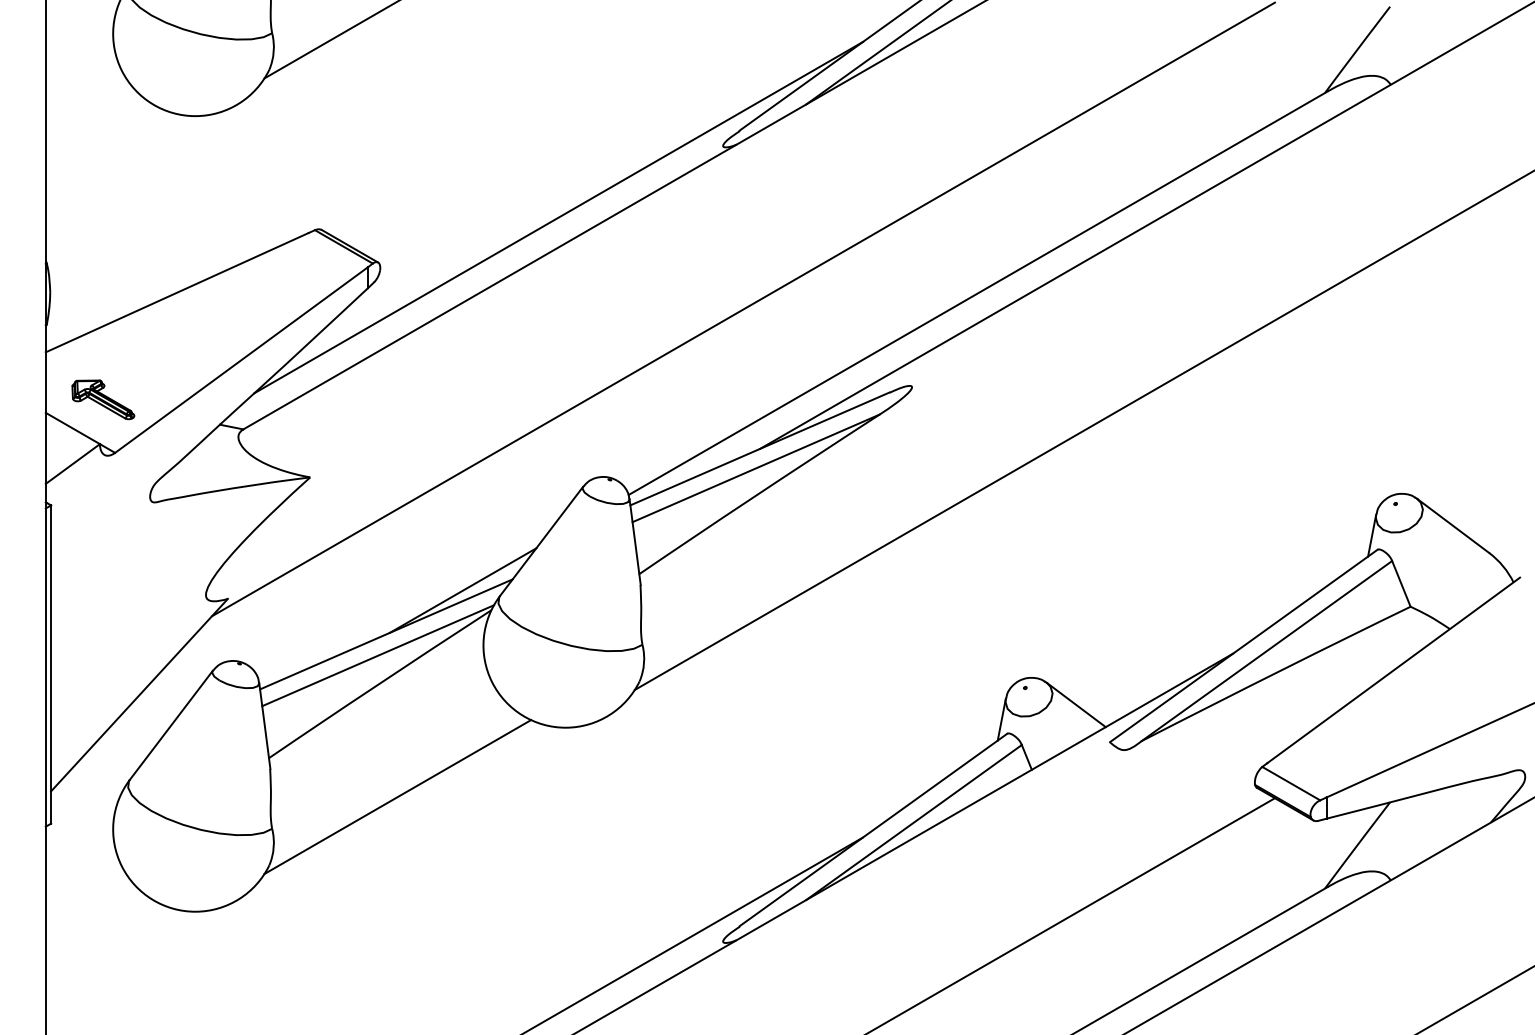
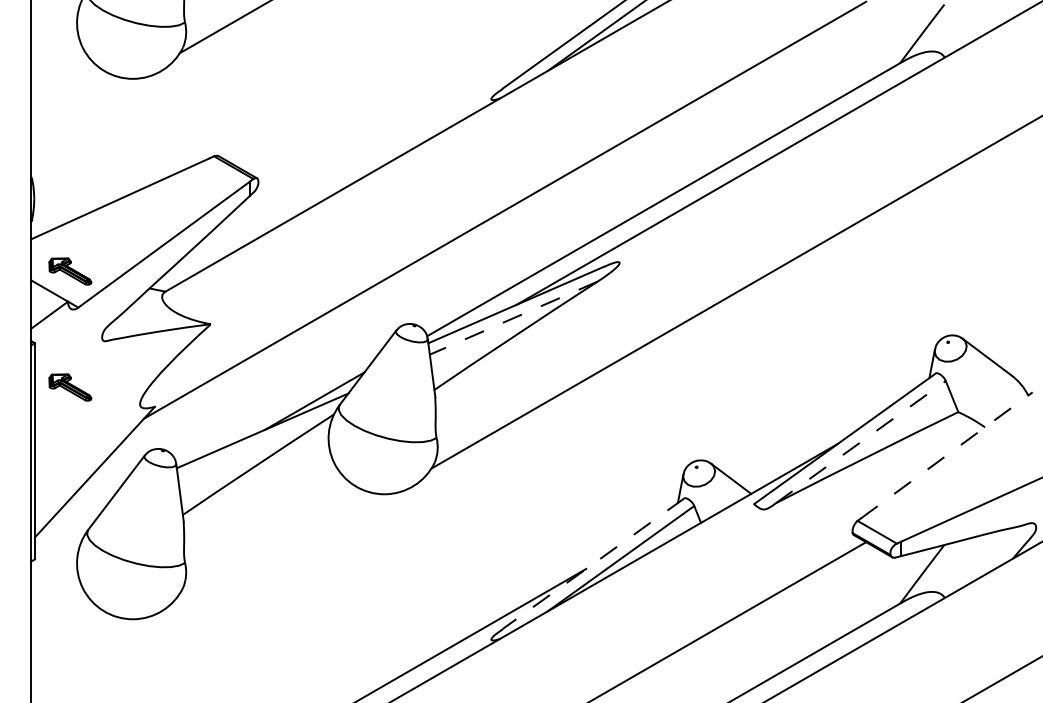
line: (558, 217) -> (379, 147), removed
line: (755, 468) -> (513, 318), solid -> dashed
part: (103, 570) -> (70, 387), added
line: (1266, 651) -> (860, 442), solid -> dashed
line: (377, 655) -> (256, 445), removed
line: (1393, 670) -> (946, 455), solid -> dashed
line: (396, 797) -> (269, 541), removed
line: (873, 829) -> (593, 563), solid -> dashed

